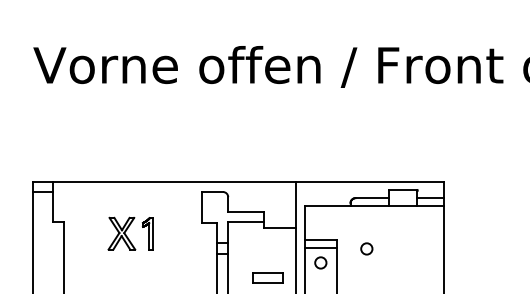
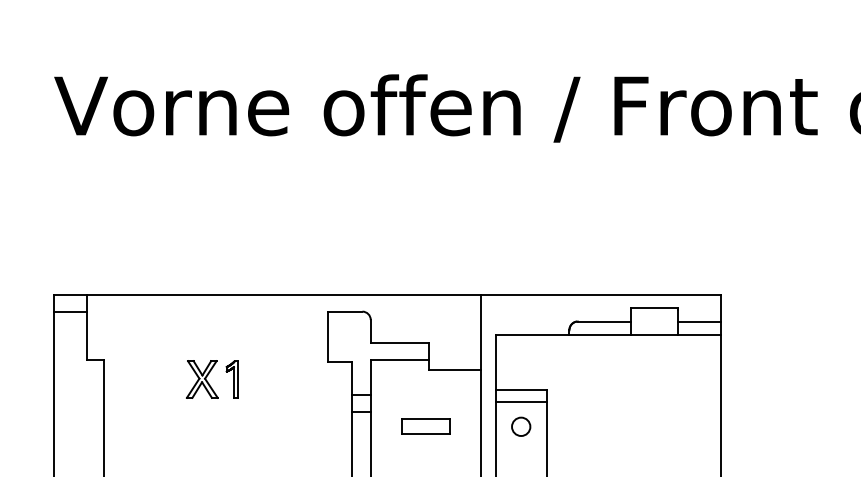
part: (130, 233) -> (212, 378), size x0.71
circle: (366, 248) -> (595, 403), removed
part: (267, 277) -> (424, 426), moved

